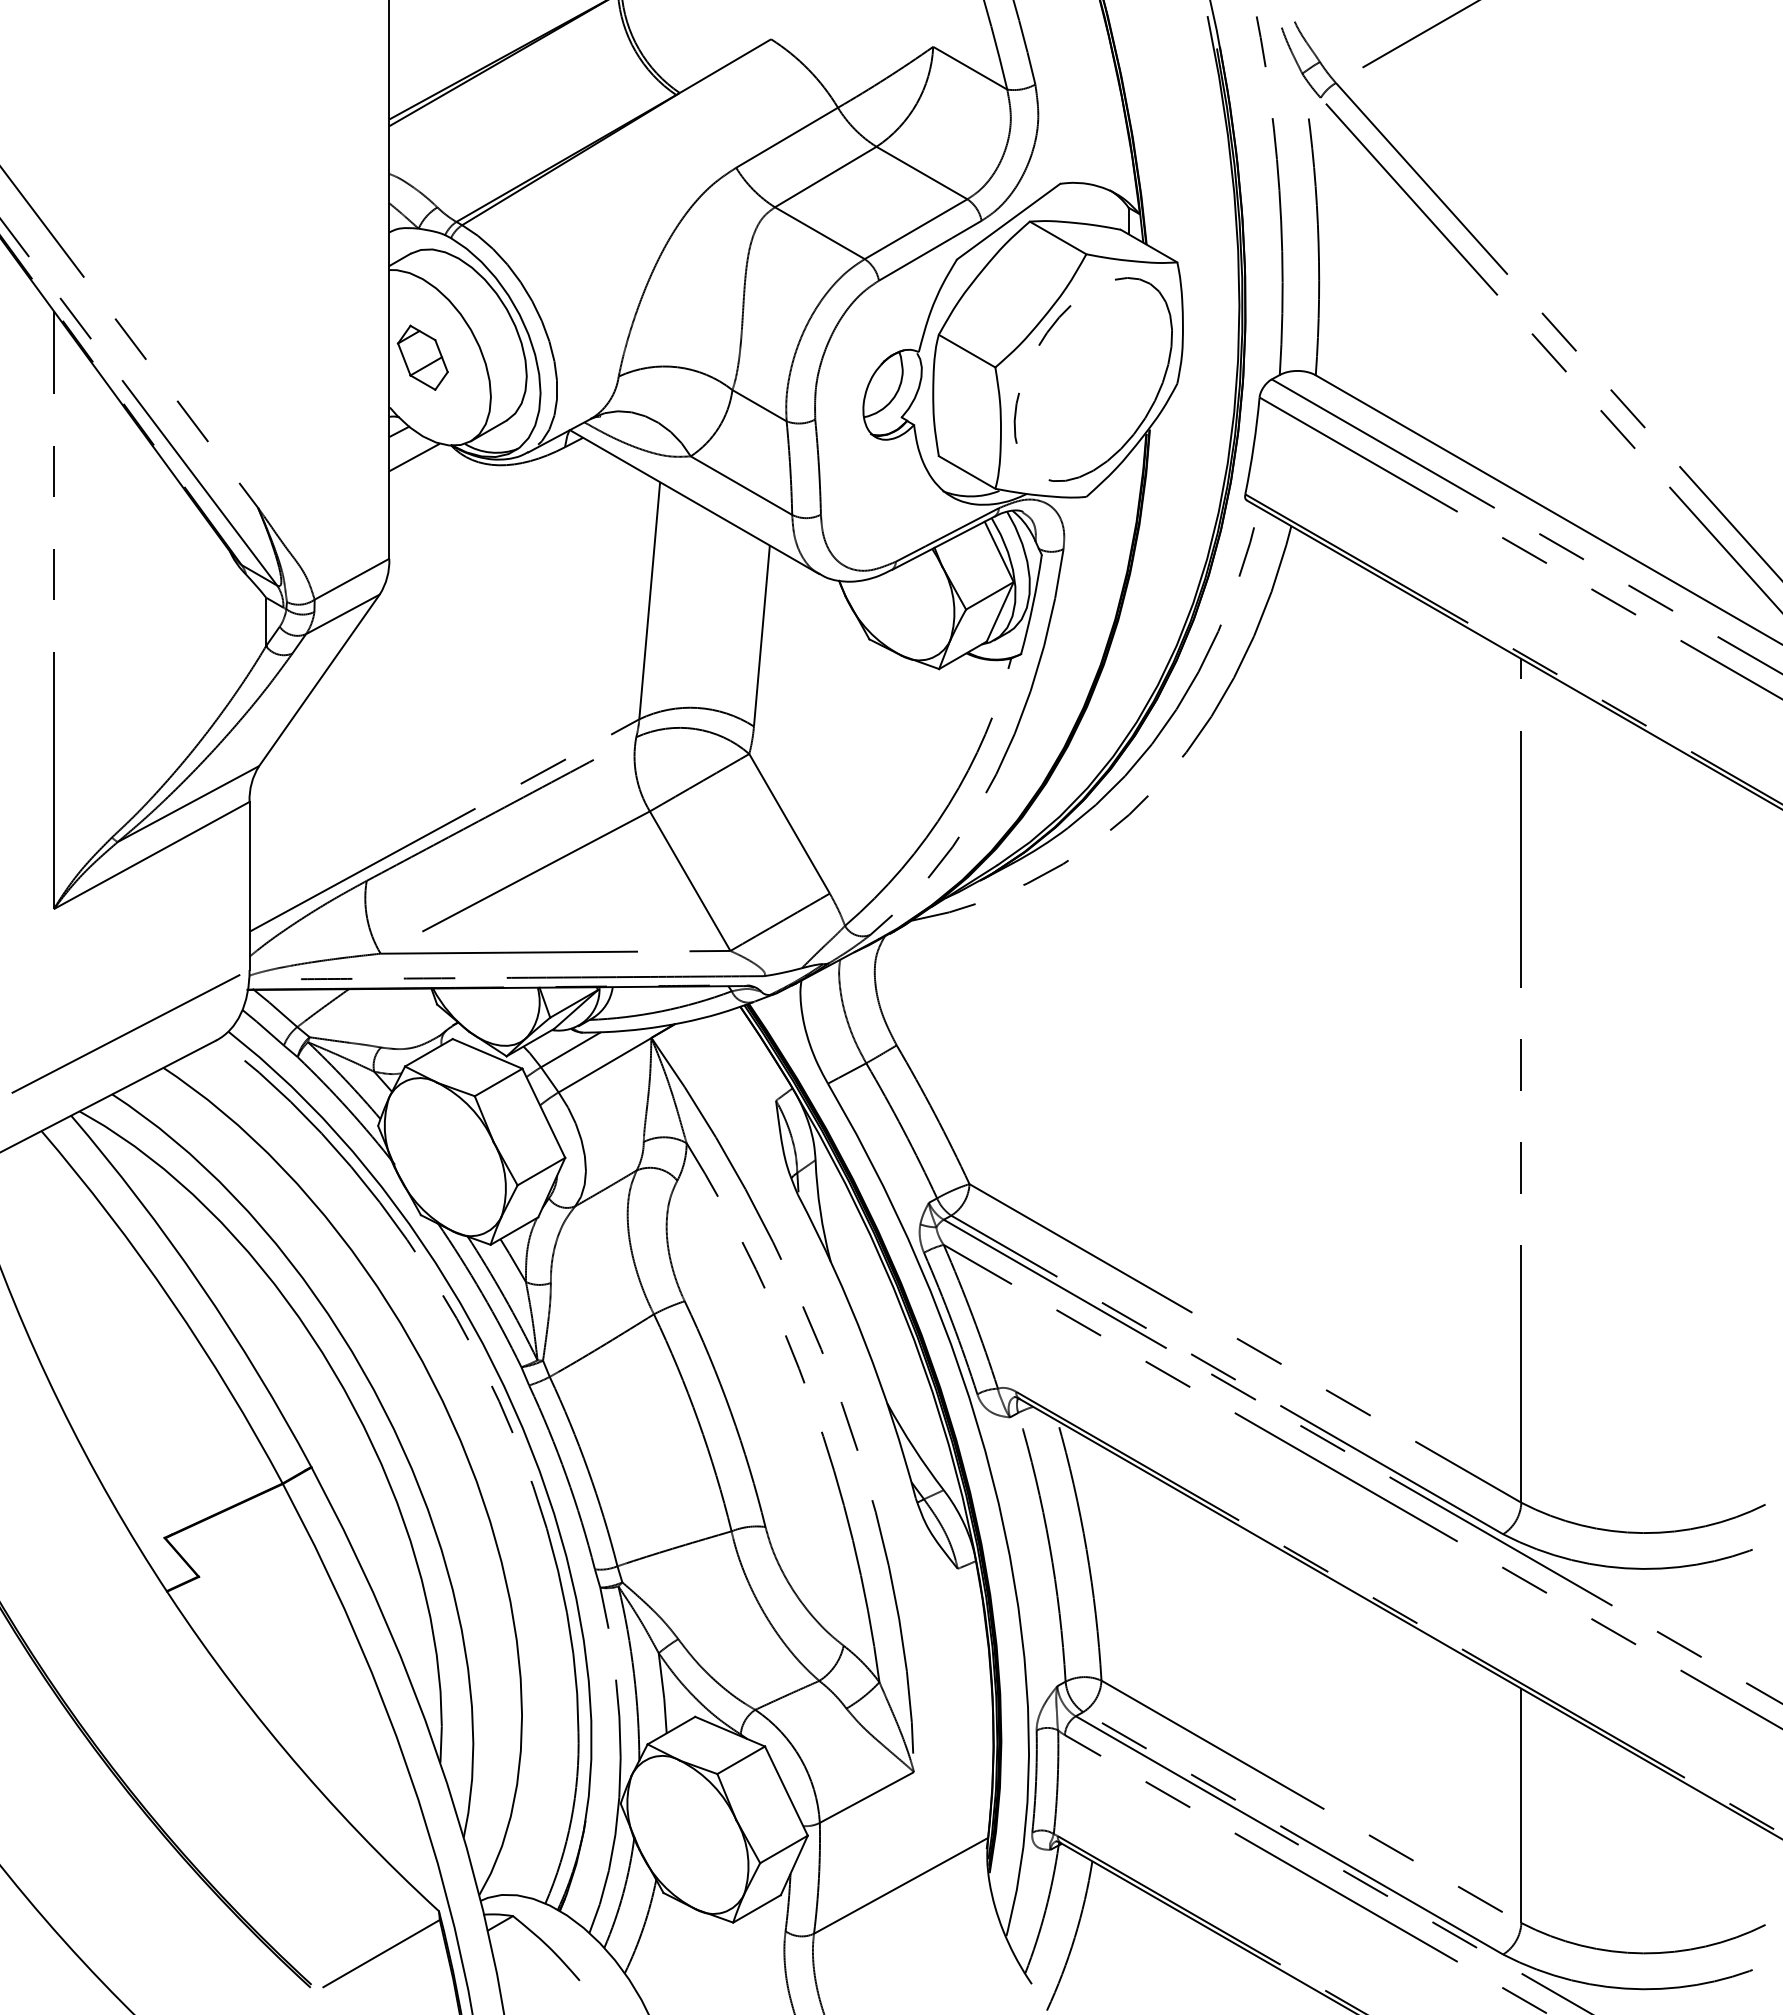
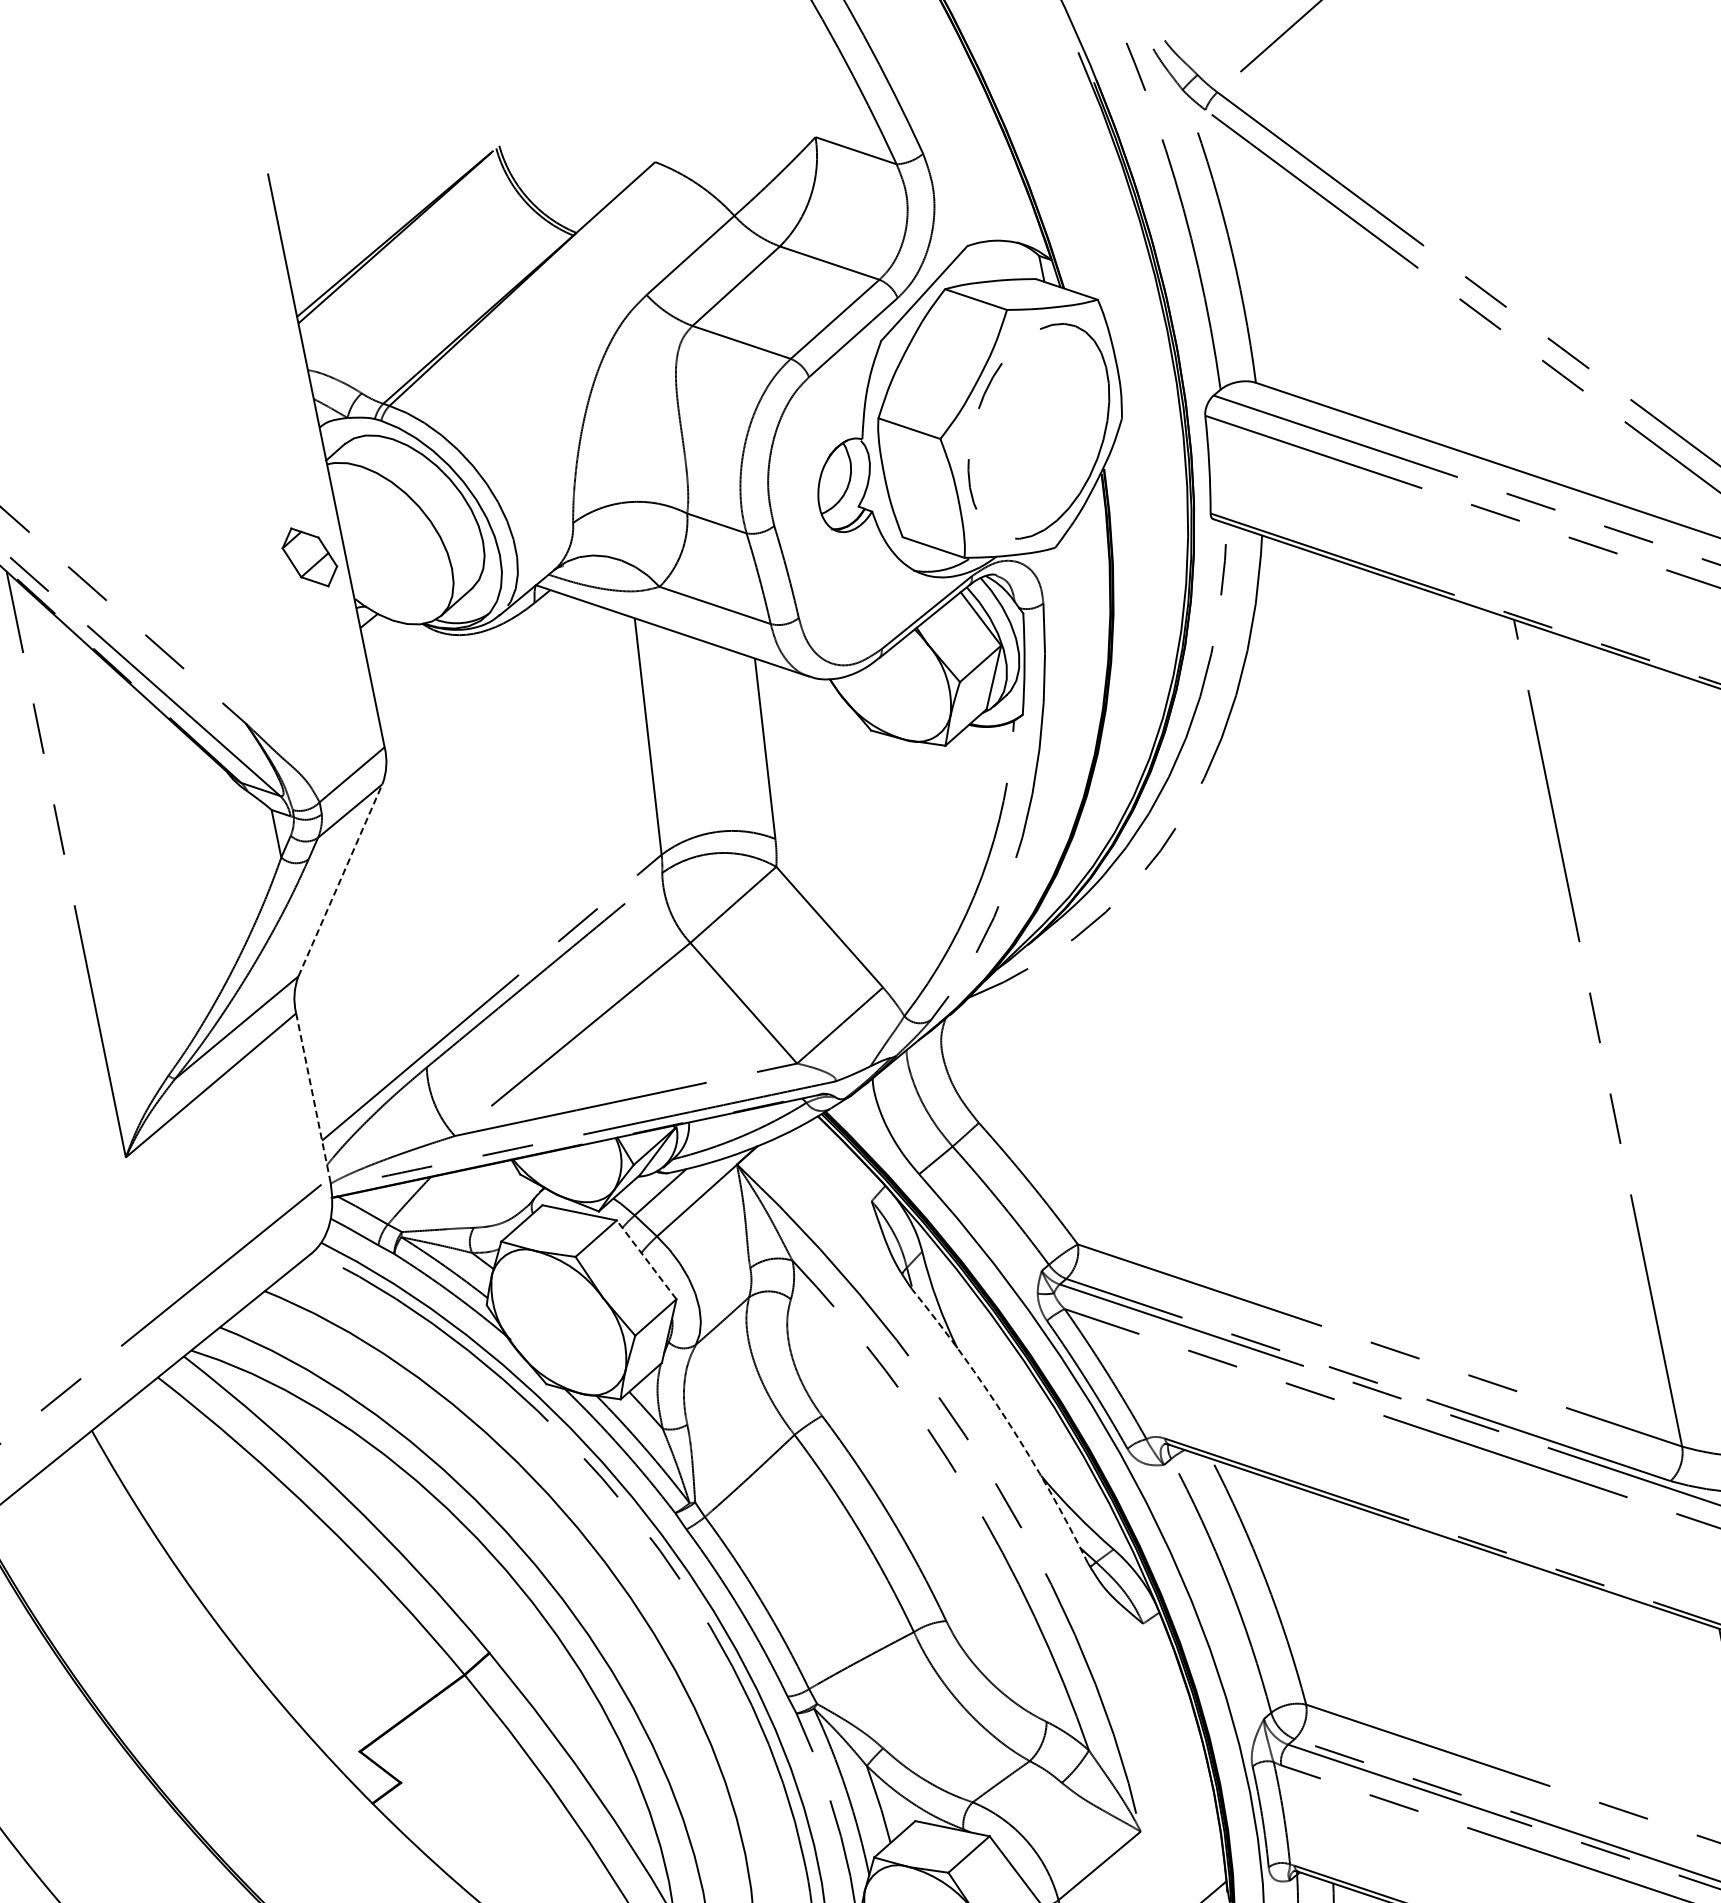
part: (422, 357) -> (309, 557), moved
line: (414, 457) -> (389, 643), removed
line: (319, 680) -> (340, 880), solid -> dashed
line: (249, 885) -> (312, 1095), solid -> dashed
line: (543, 1112) -> (646, 1259), solid -> dashed
arc: (865, 1343) -> (1007, 1421), solid -> dashed

